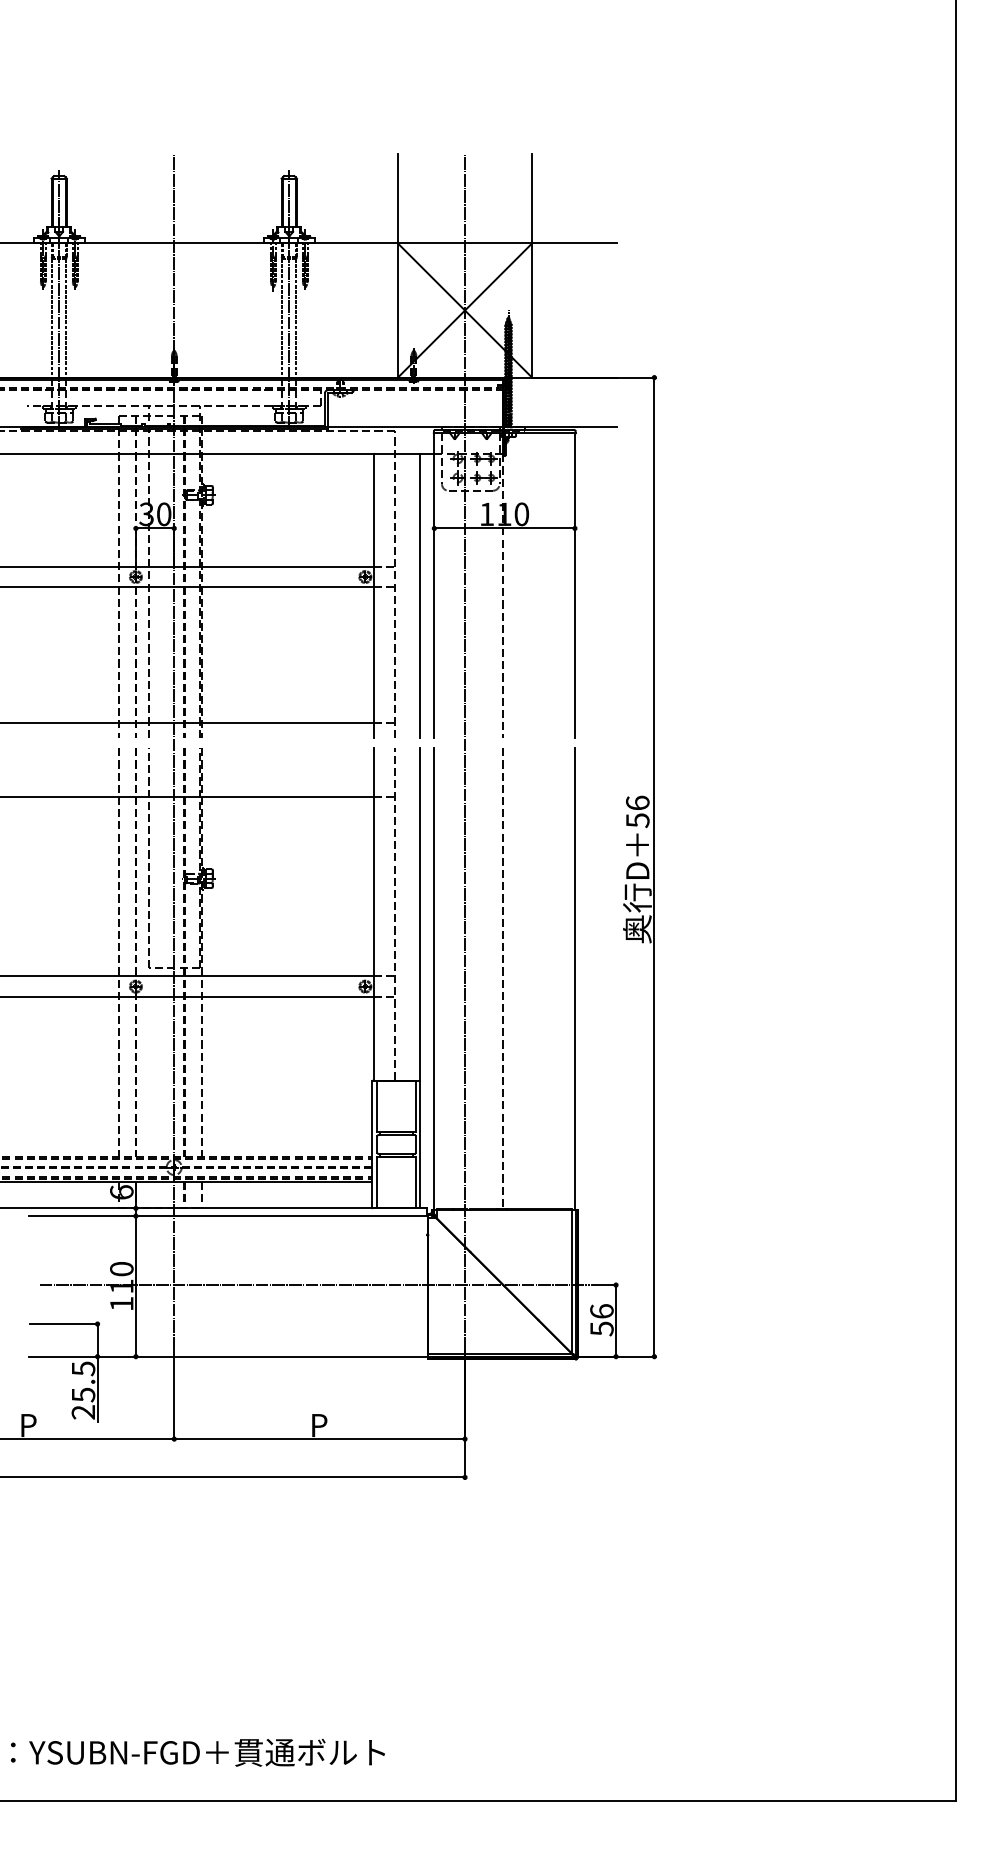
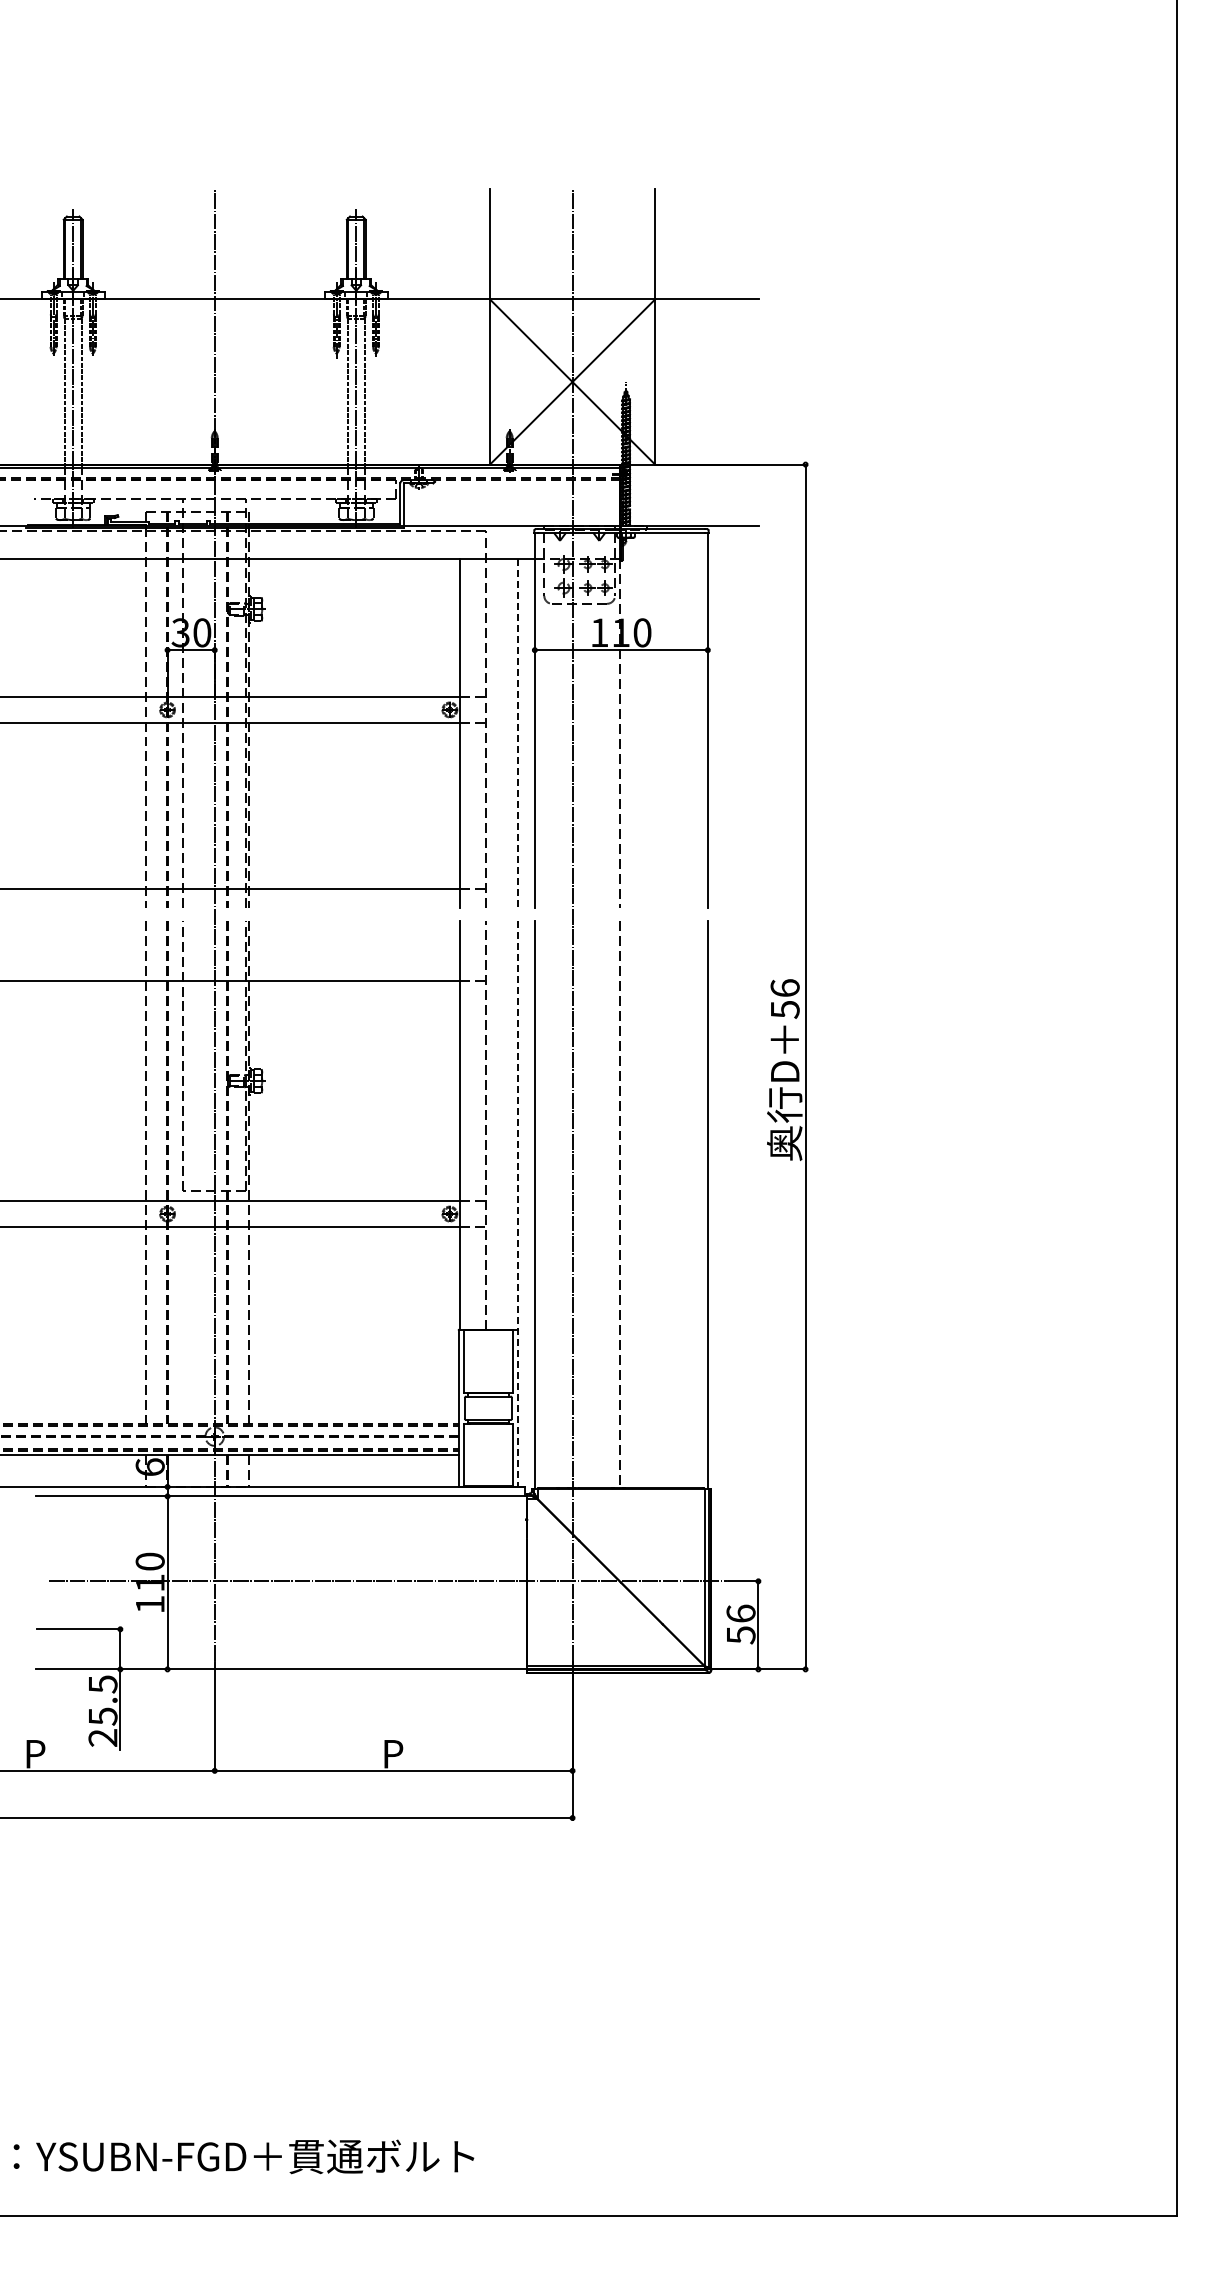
line: (420, 596) -> (517, 733), solid -> dashed
line: (420, 978) -> (517, 1204), solid -> dashed

